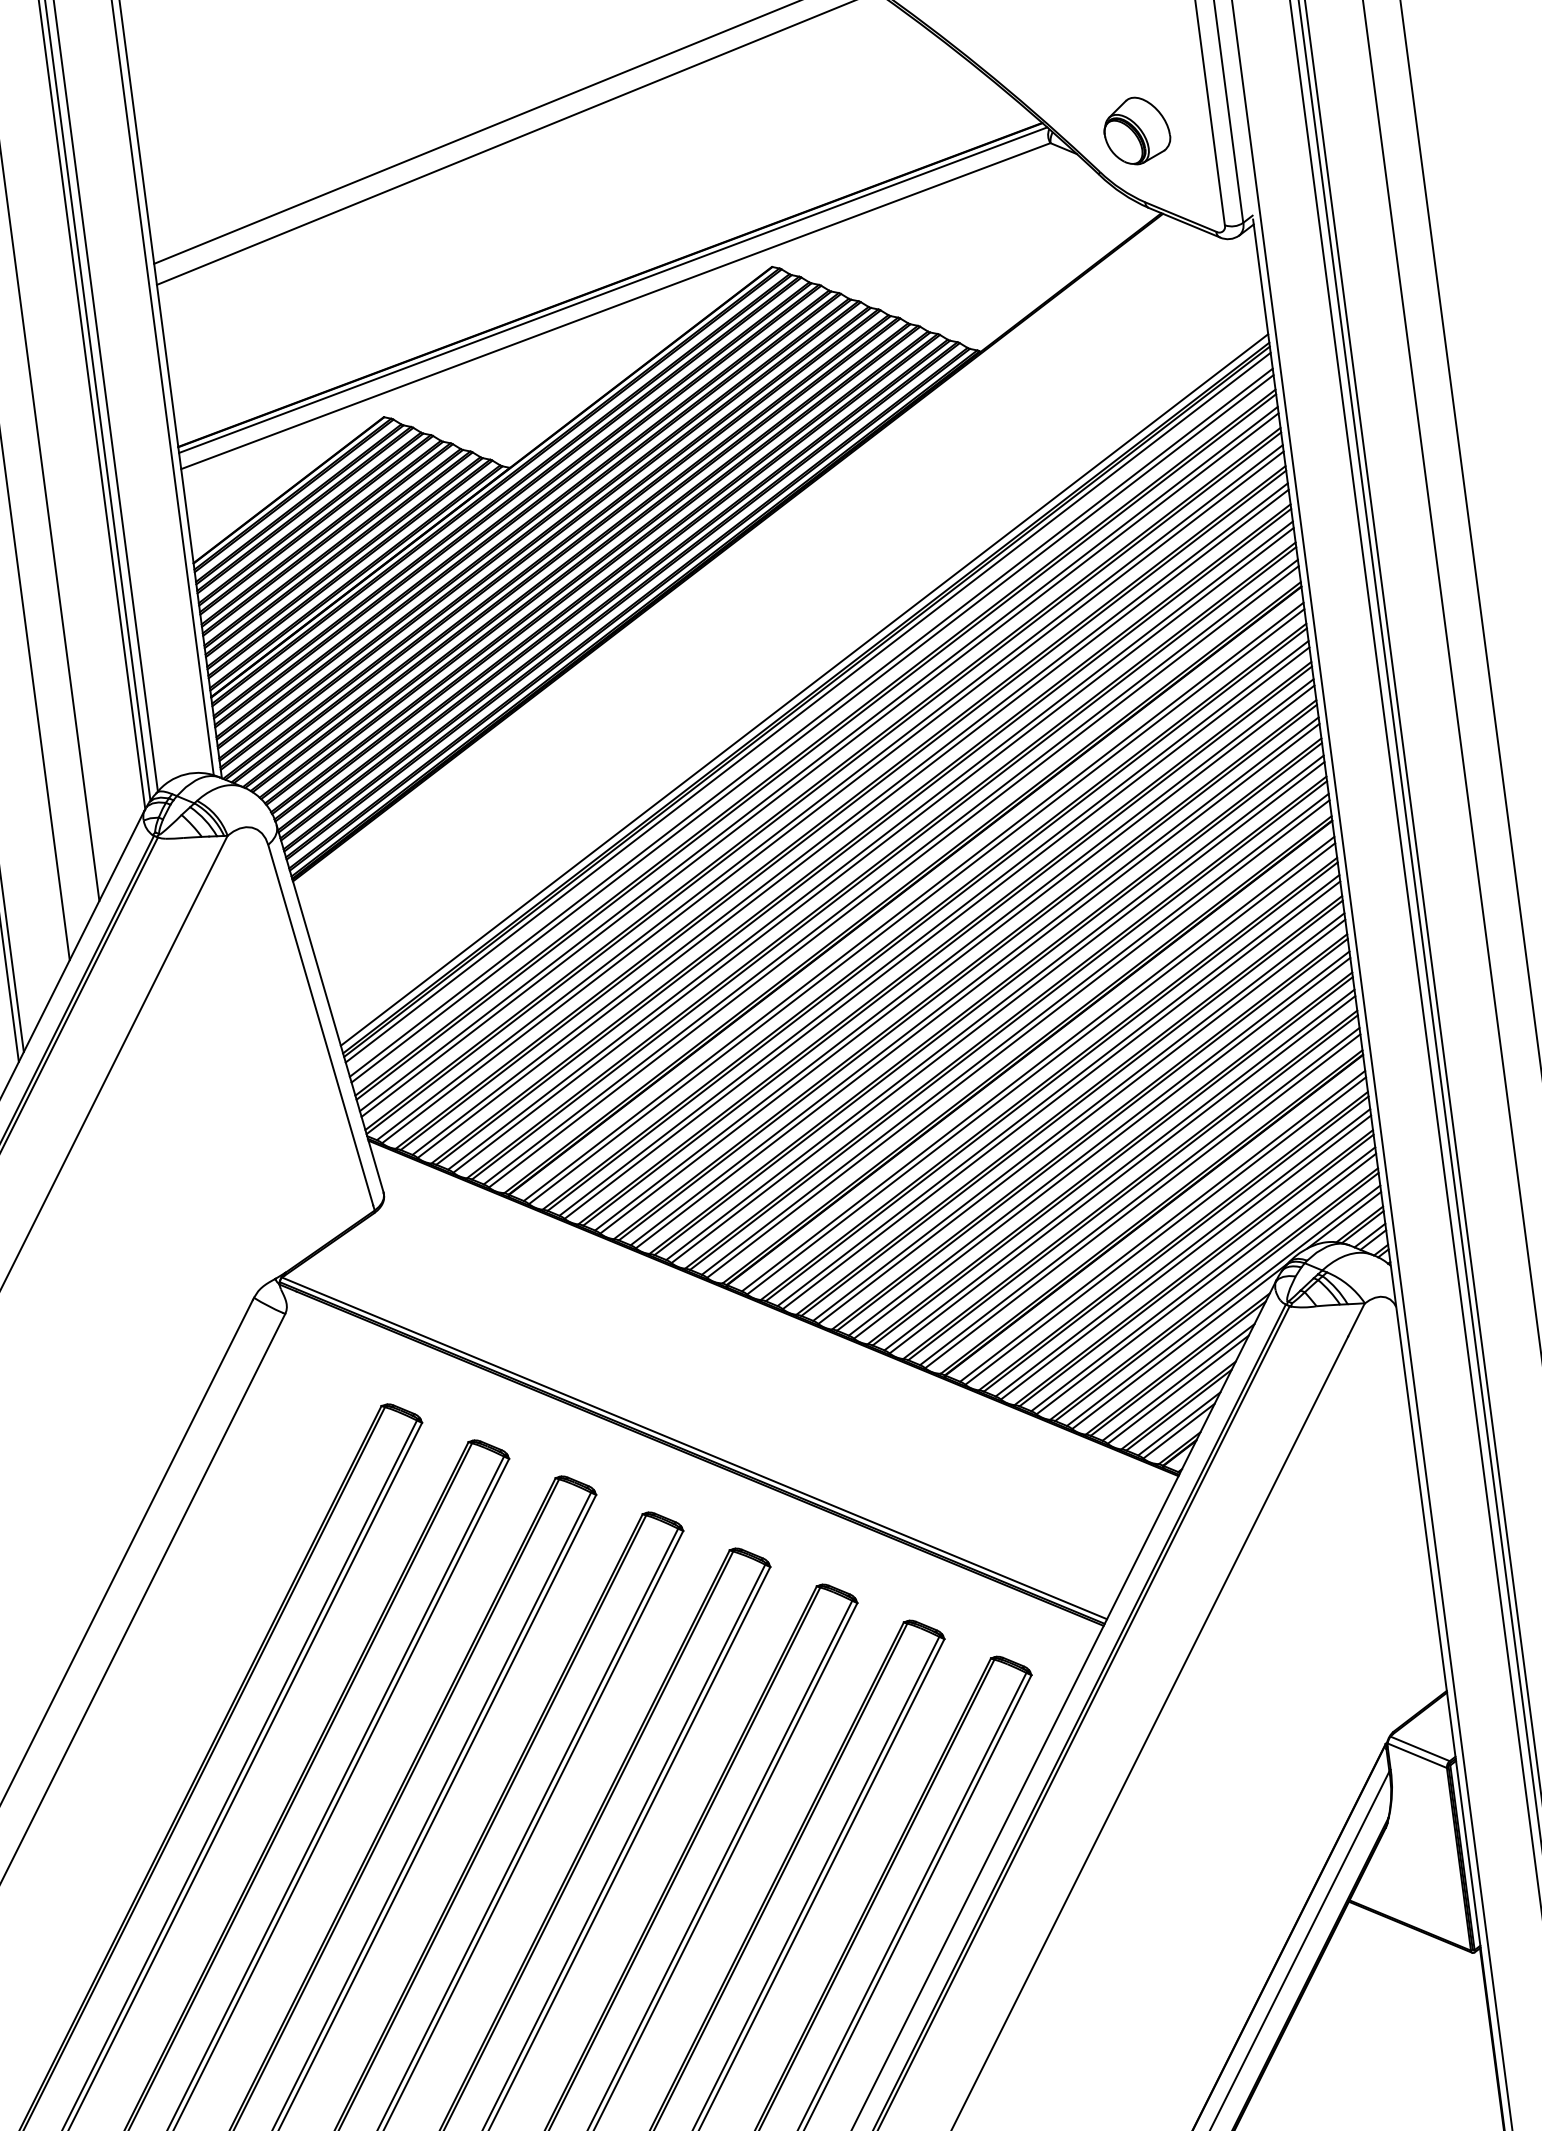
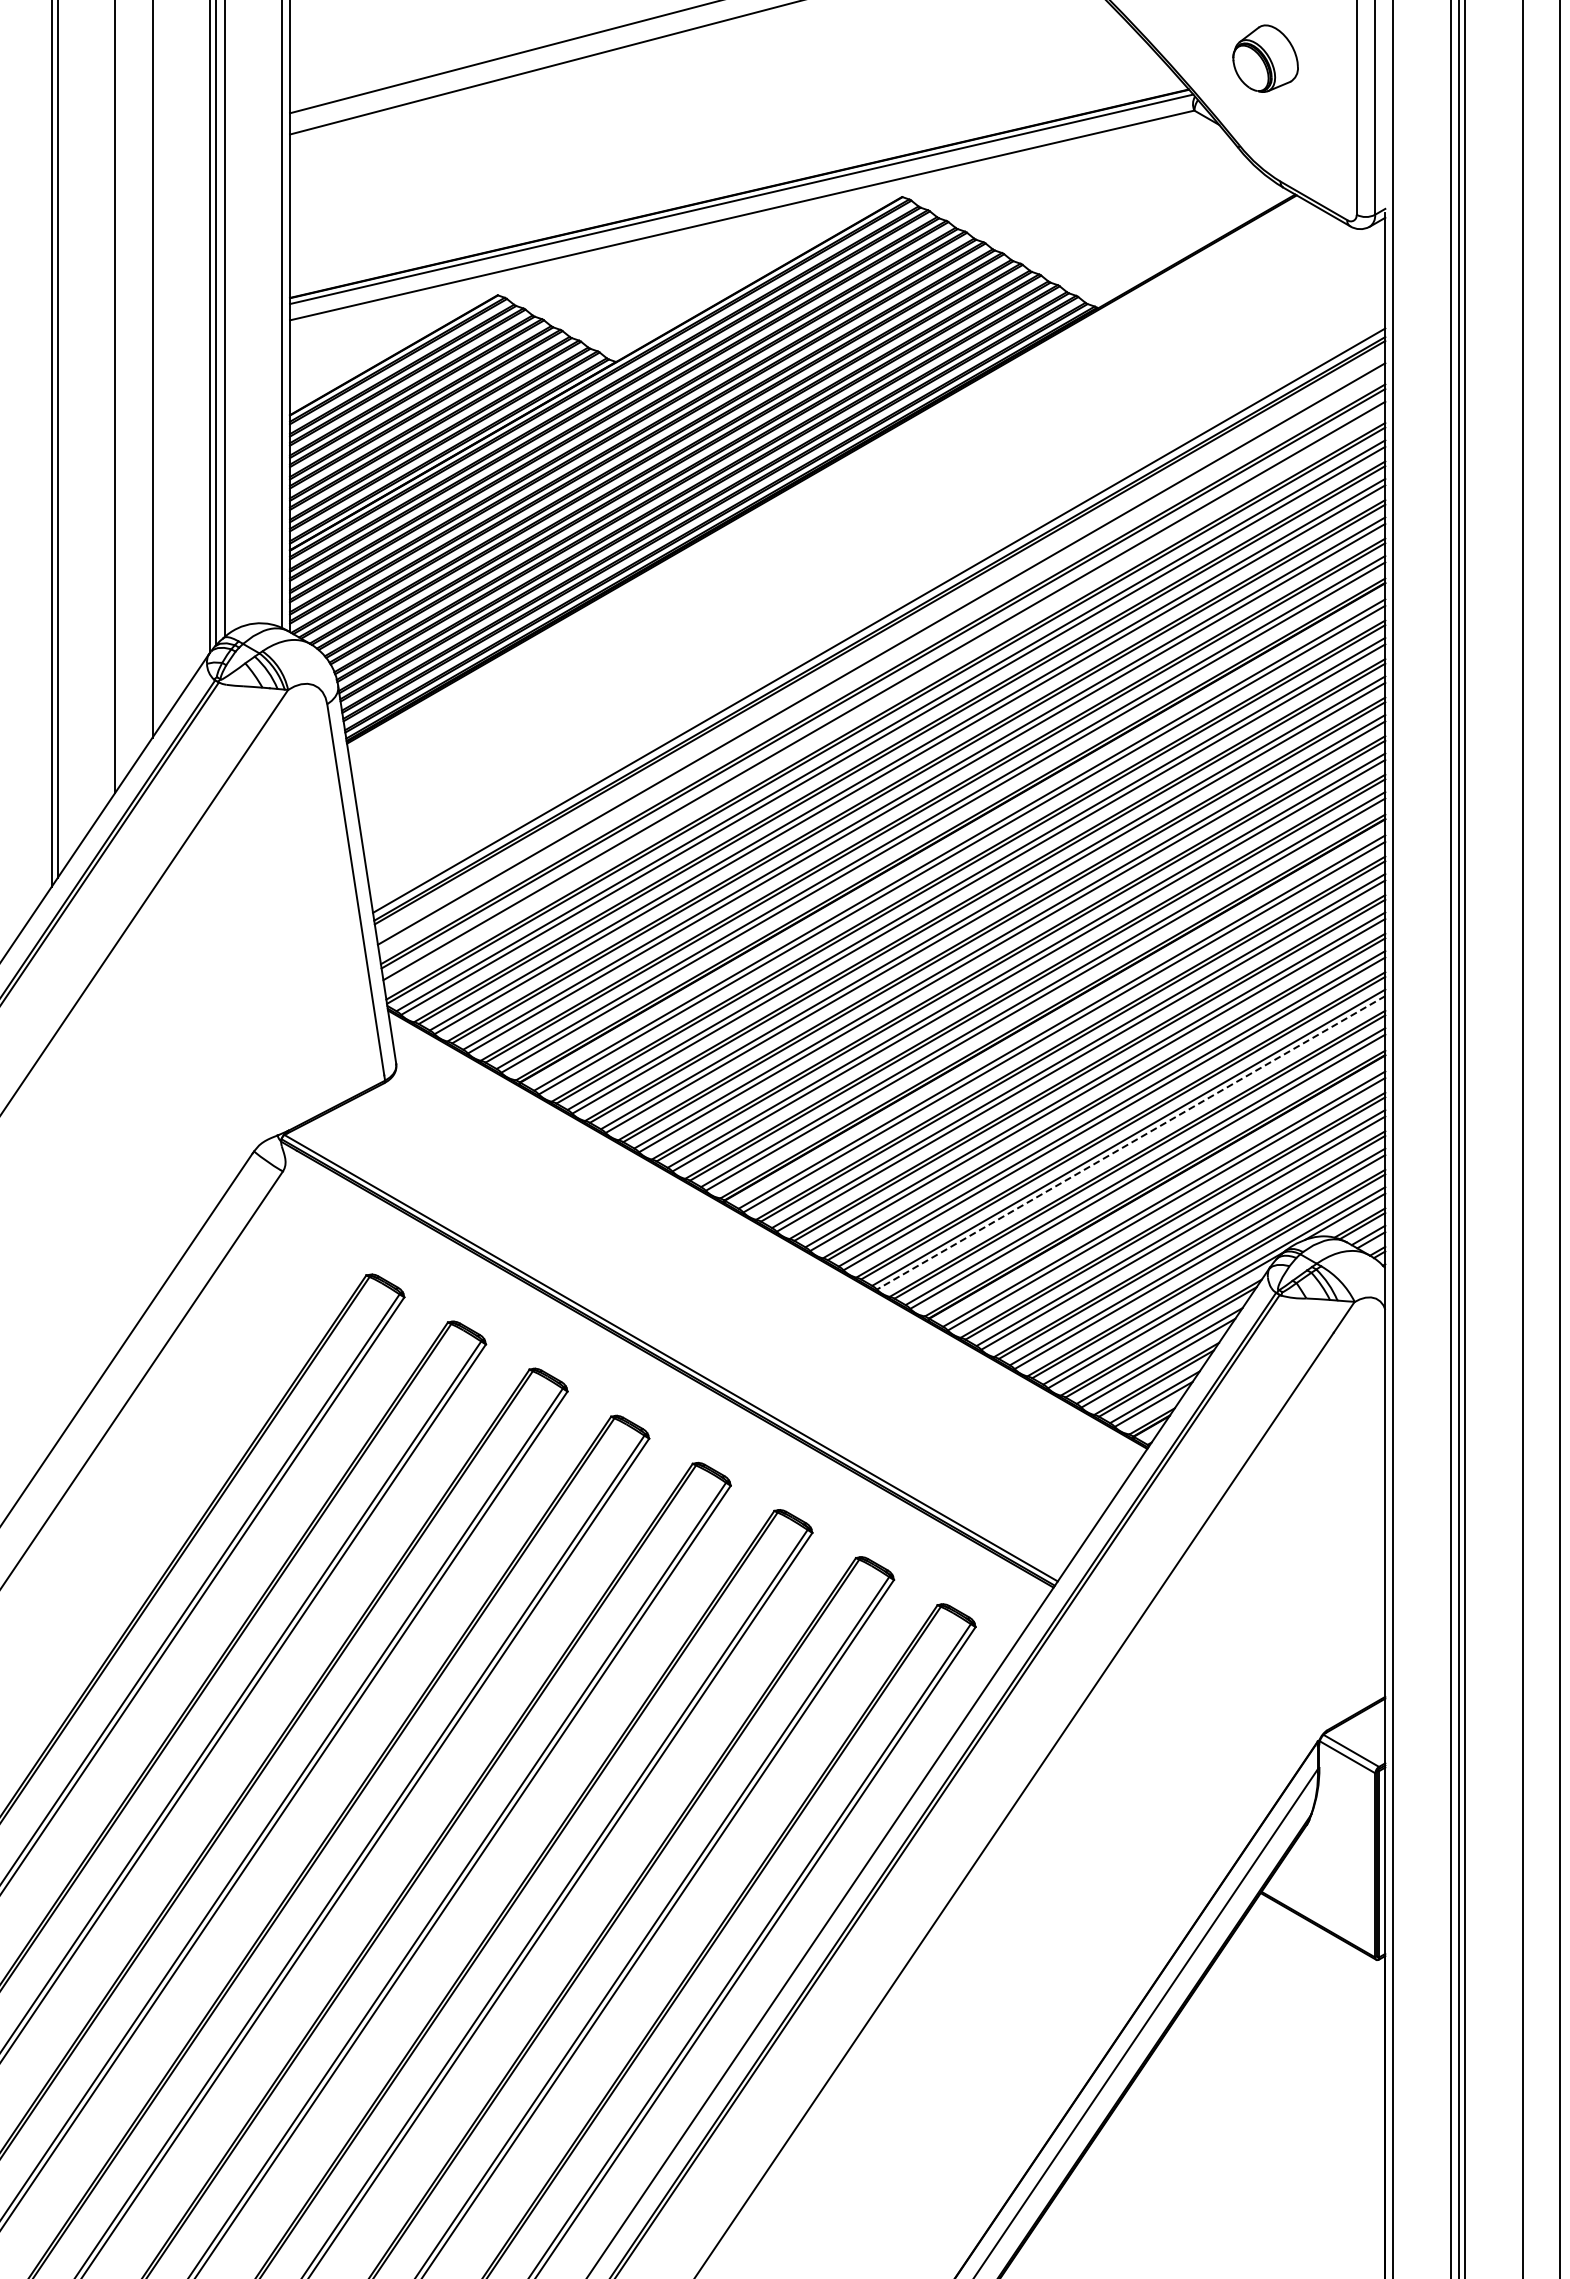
part: (1136, 130) -> (1265, 58), moved
line: (808, 707) -> (880, 638), removed
line: (811, 728) -> (881, 659), removed
line: (819, 765) -> (884, 697), removed
line: (1121, 1175) -> (1130, 1143), solid -> dashed

